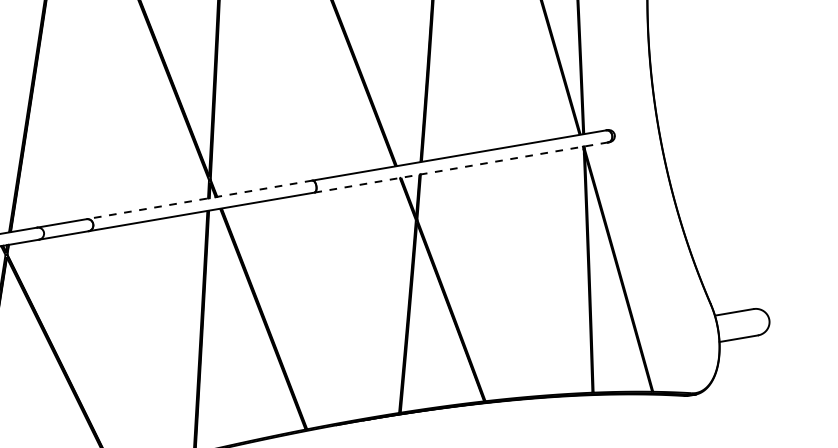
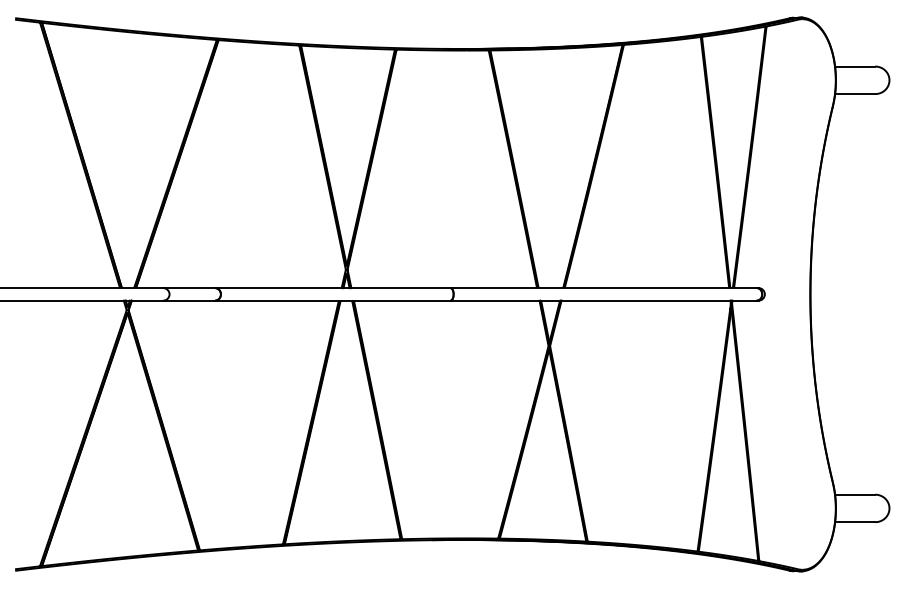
line: (462, 167) -> (604, 300), dashed -> solid
line: (199, 200) -> (332, 288), dashed -> solid

